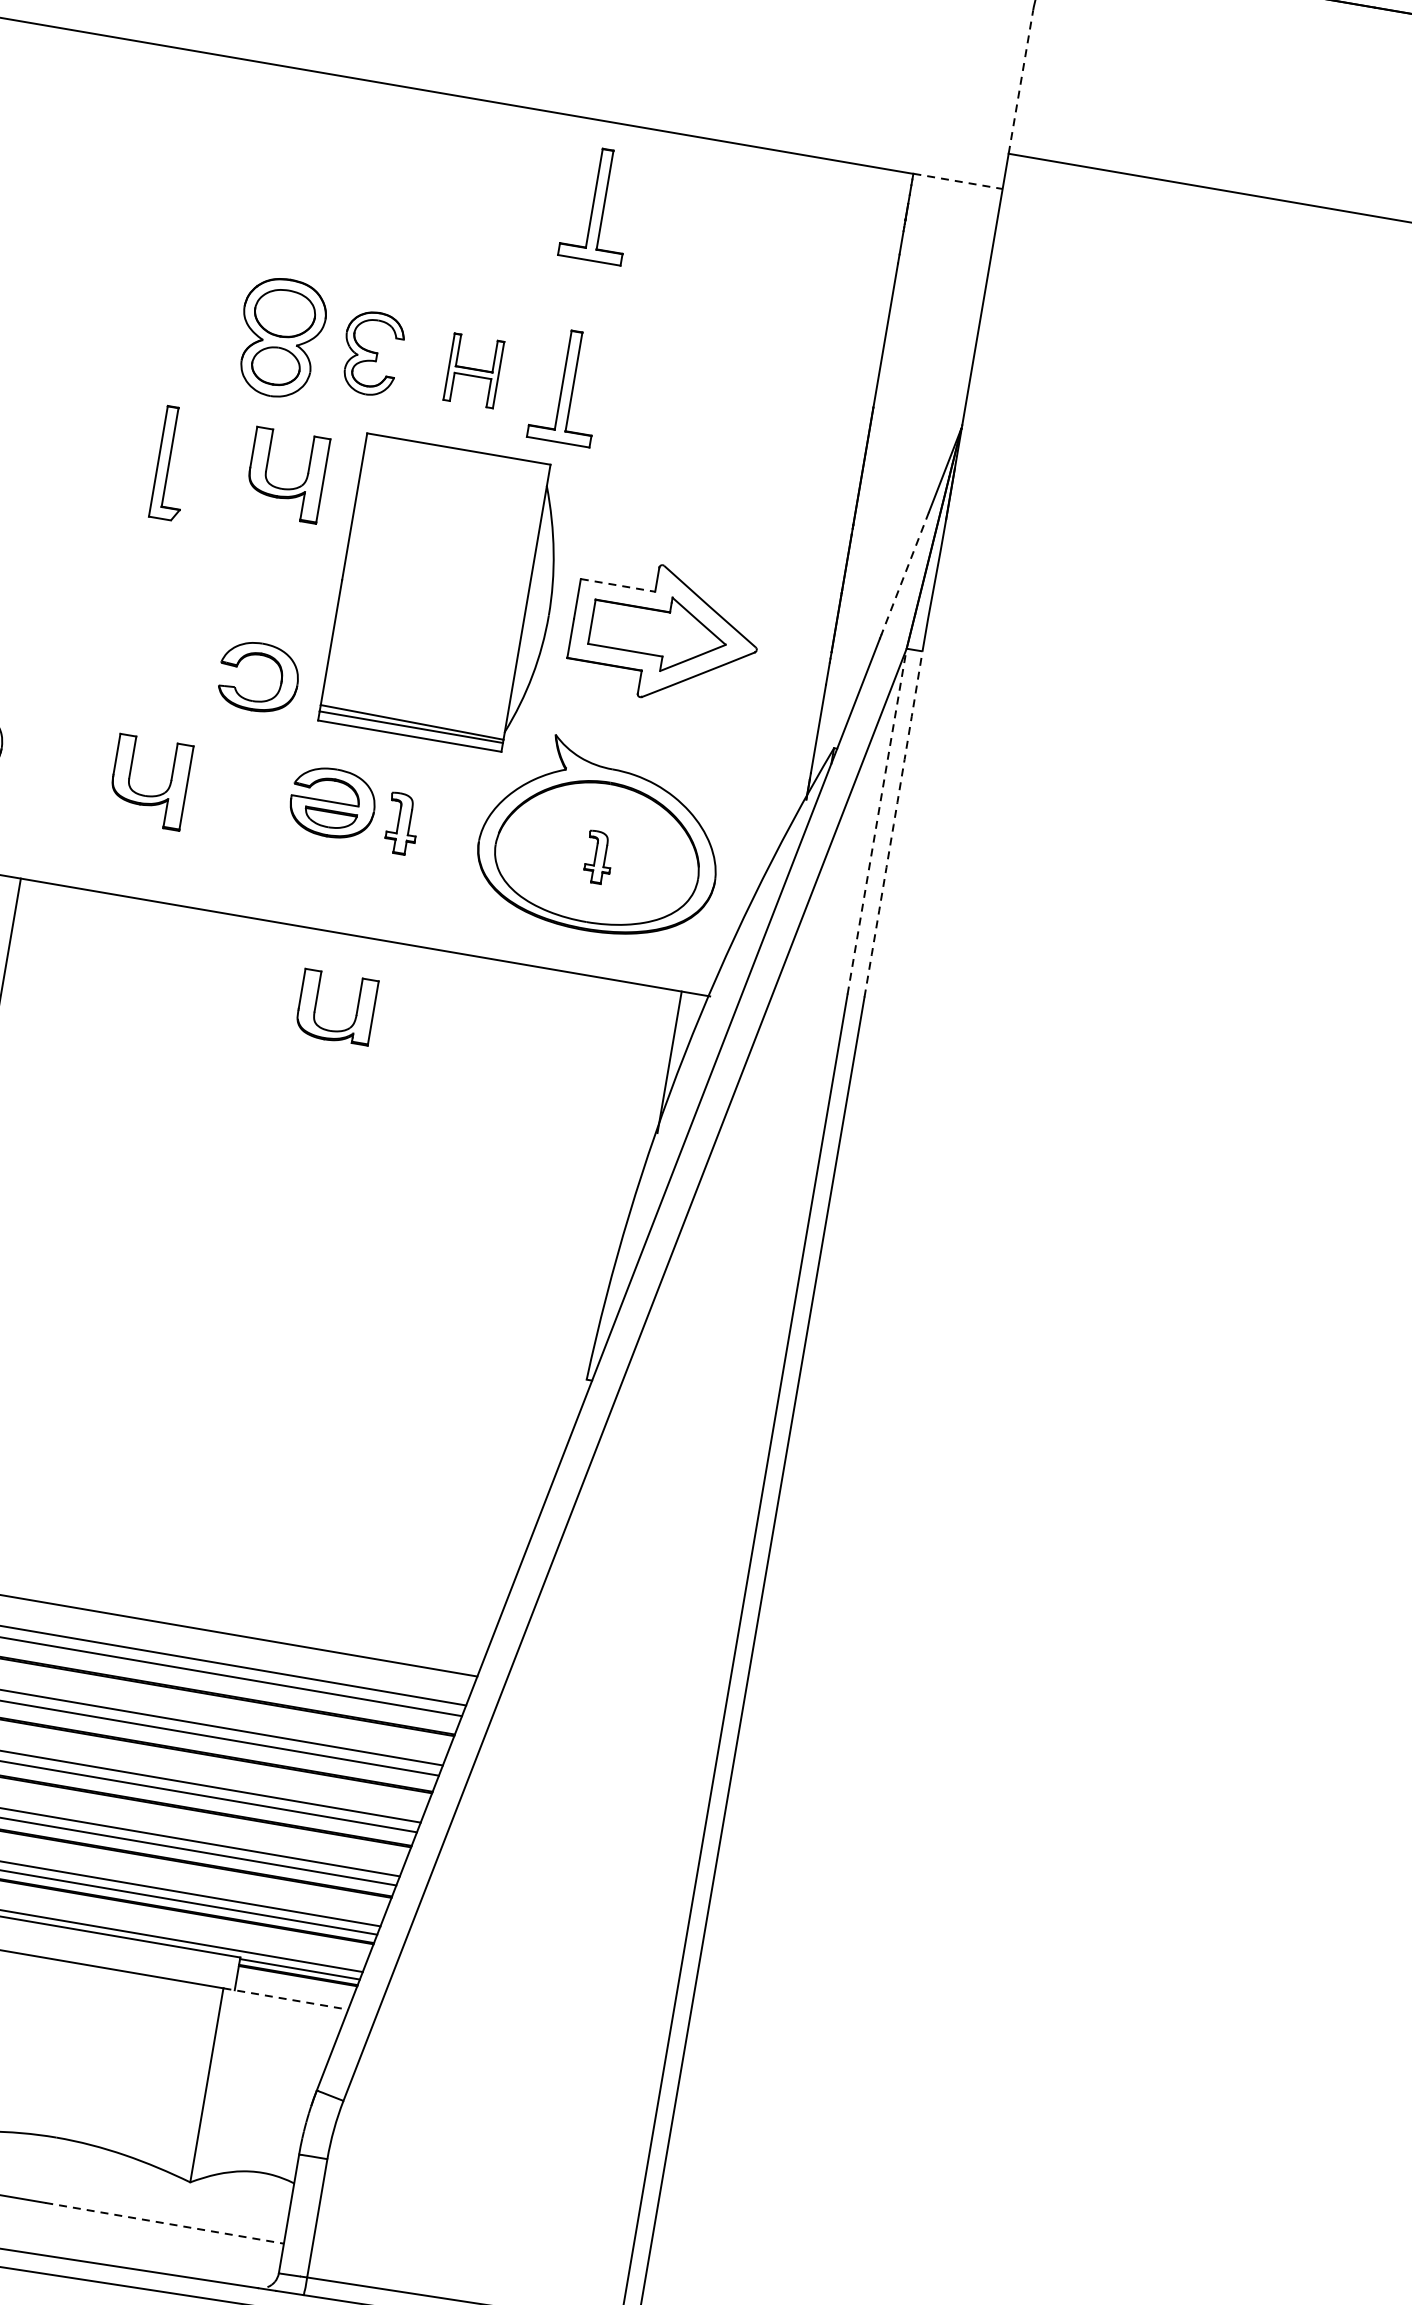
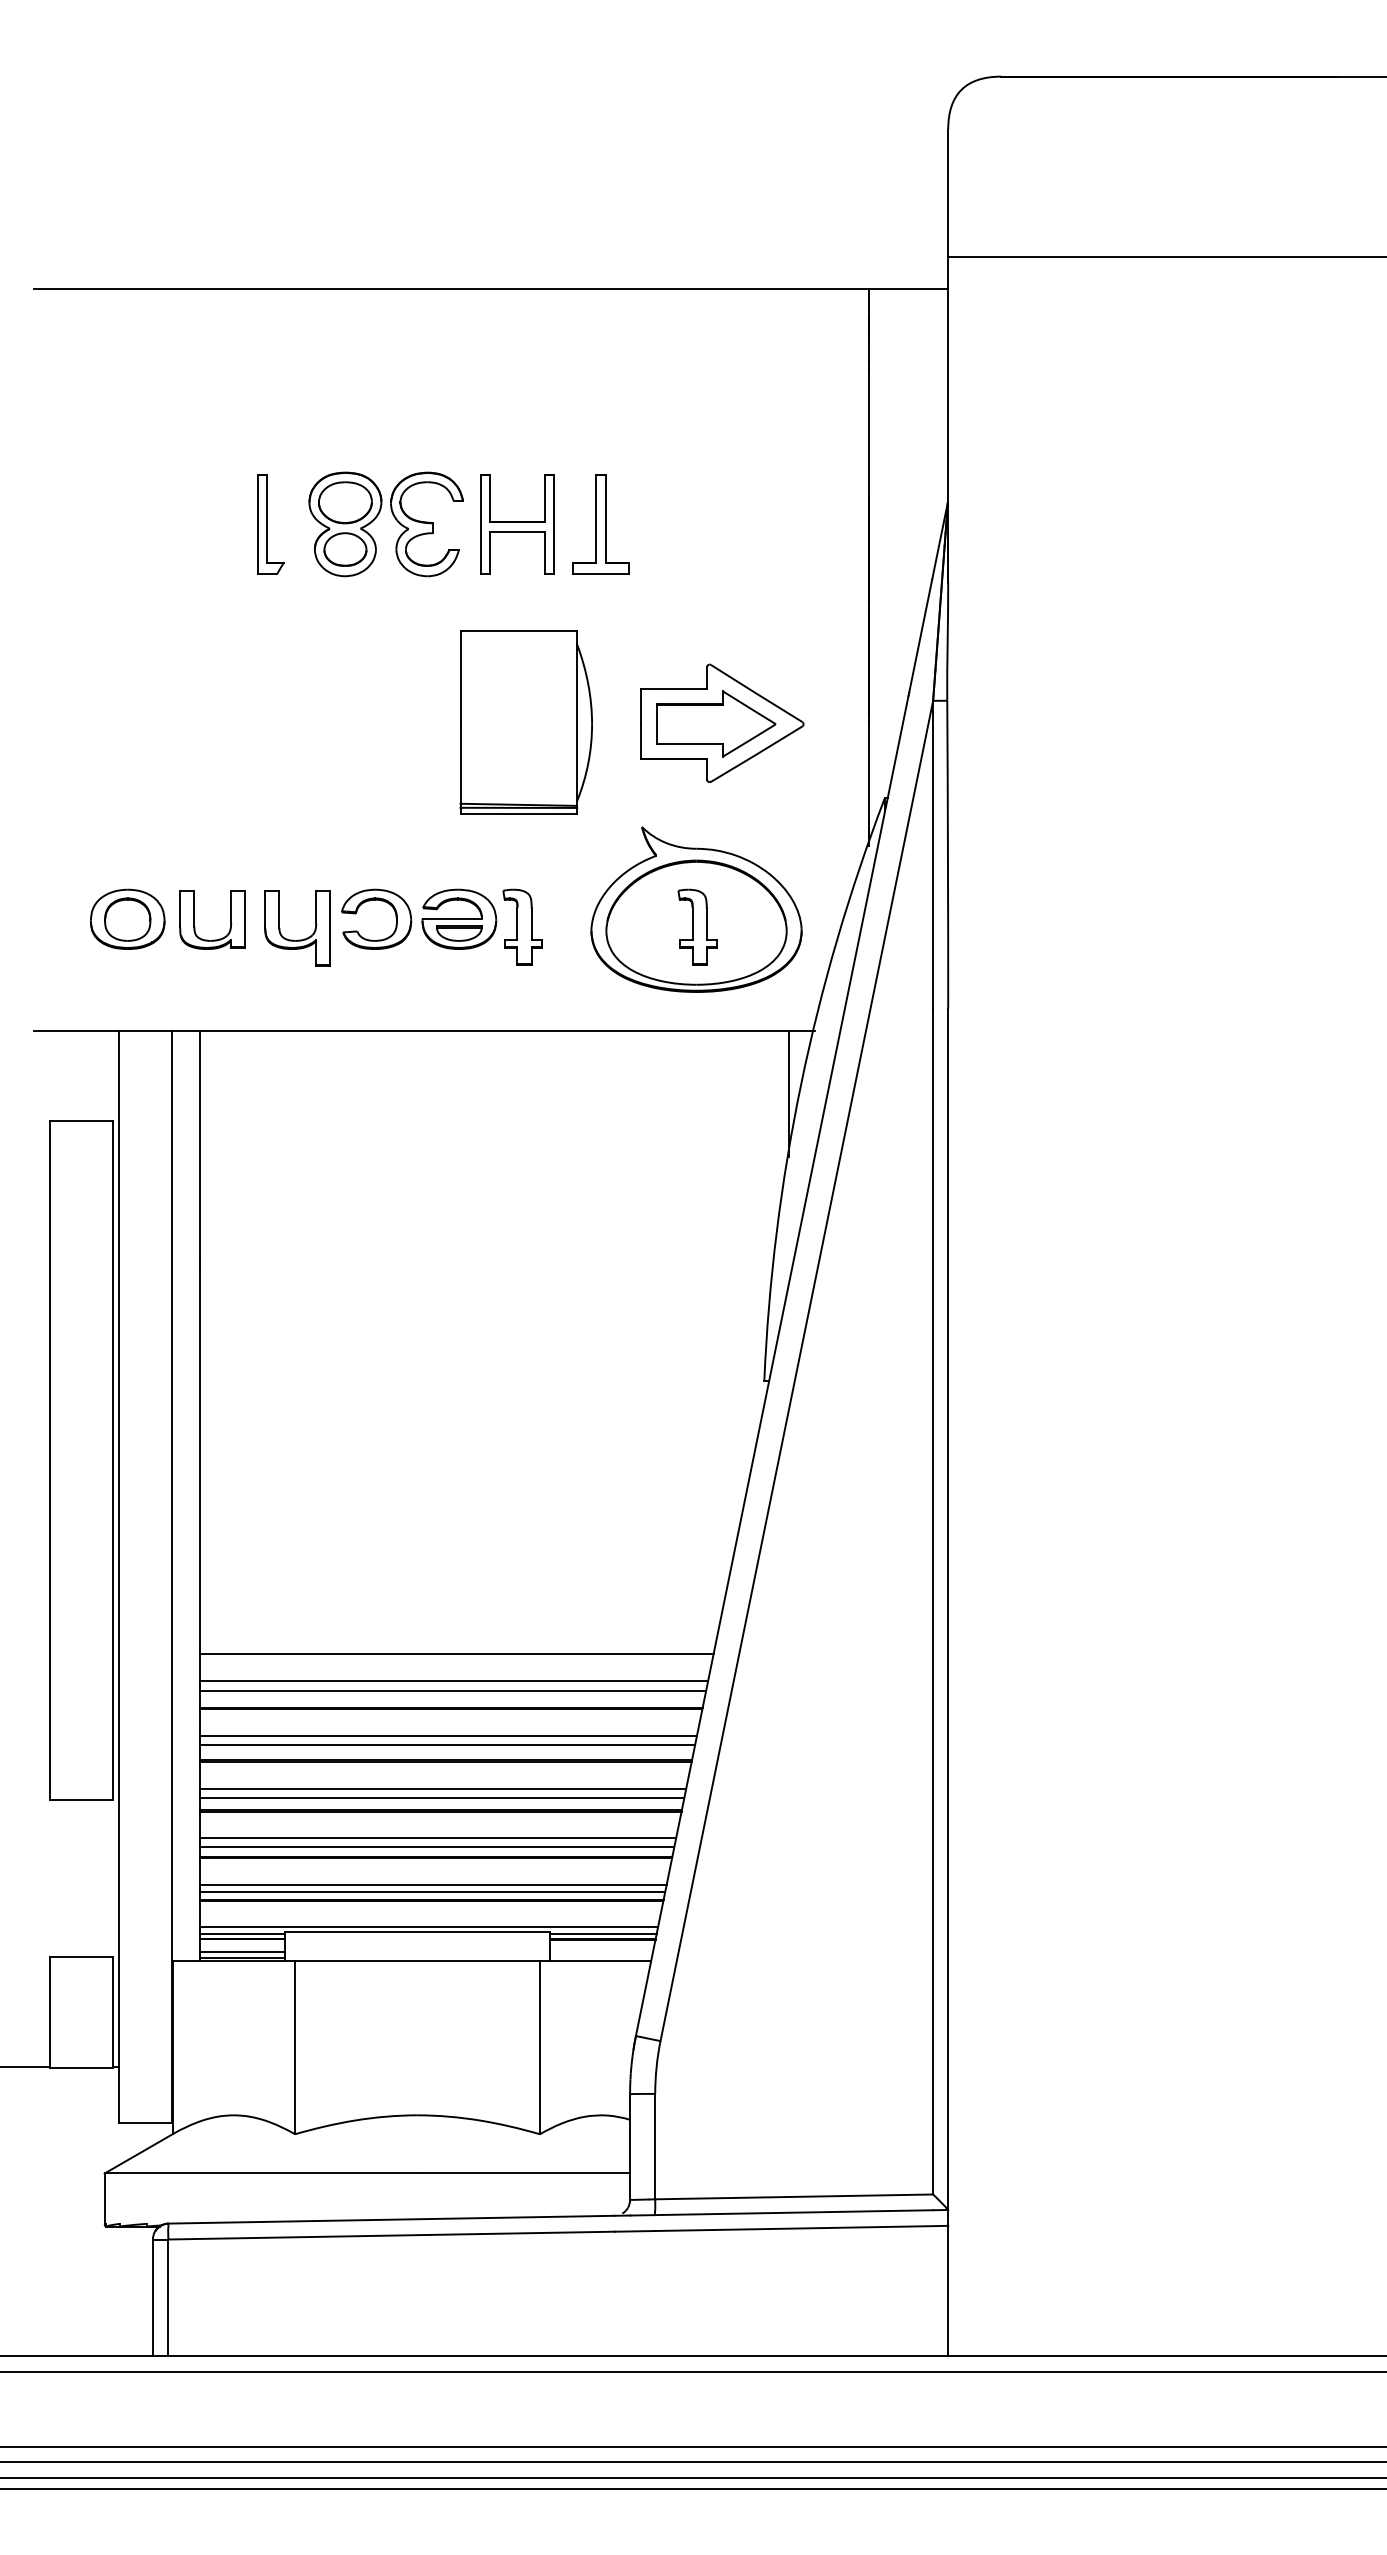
line: (1021, 82) -> (948, 193), dashed -> solid
line: (958, 181) -> (908, 288), dashed -> solid
part: (598, 205) -> (600, 362), removed
part: (371, 353) -> (426, 524), size x1.43
part: (473, 371) -> (517, 524), size x1.67
part: (172, 463) -> (270, 524), moved
part: (285, 487) -> (371, 653), removed
line: (904, 574) -> (920, 636), dashed -> solid
line: (618, 585) -> (674, 688), dashed -> solid
part: (444, 594) -> (525, 722), size x0.71
part: (266, 657) -> (380, 901), moved
line: (877, 821) -> (933, 854), dashed -> solid
part: (402, 823) -> (522, 926), size x1.43
arc: (893, 823) -> (947, 854), dashed -> solid
part: (598, 856) -> (697, 926), size x1.67
part: (316, 1003) -> (194, 919), moved
line: (285, 1999) -> (595, 1961), dashed -> solid
line: (165, 2223) -> (524, 2173), dashed -> solid

